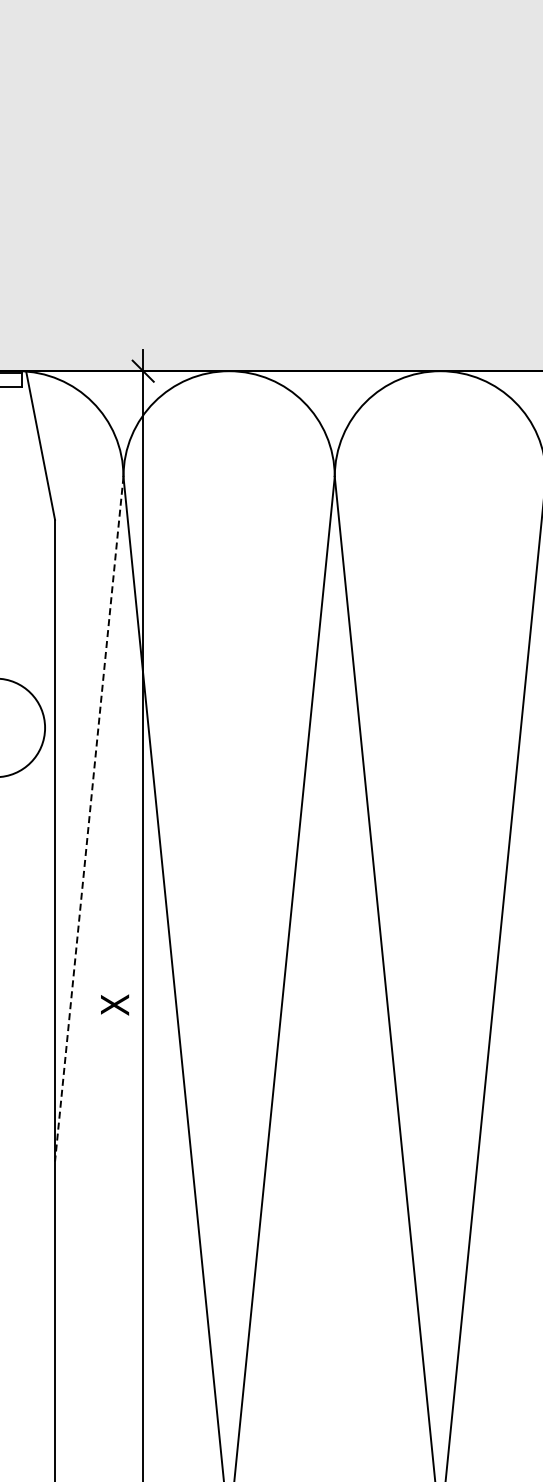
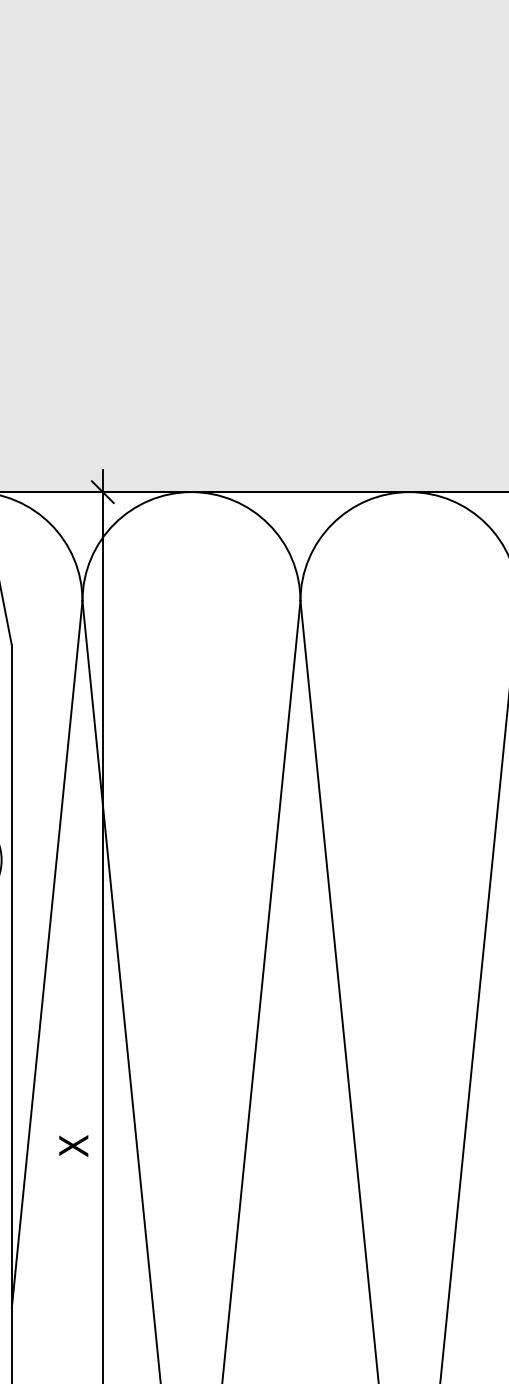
line: (89, 819) -> (47, 954), dashed -> solid

